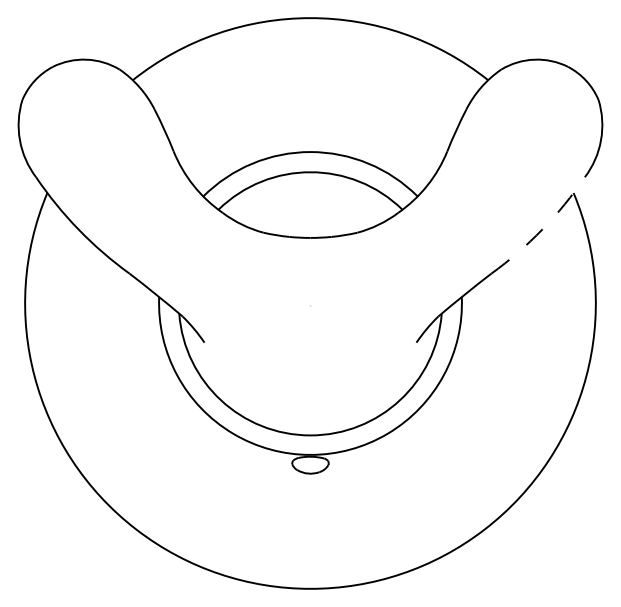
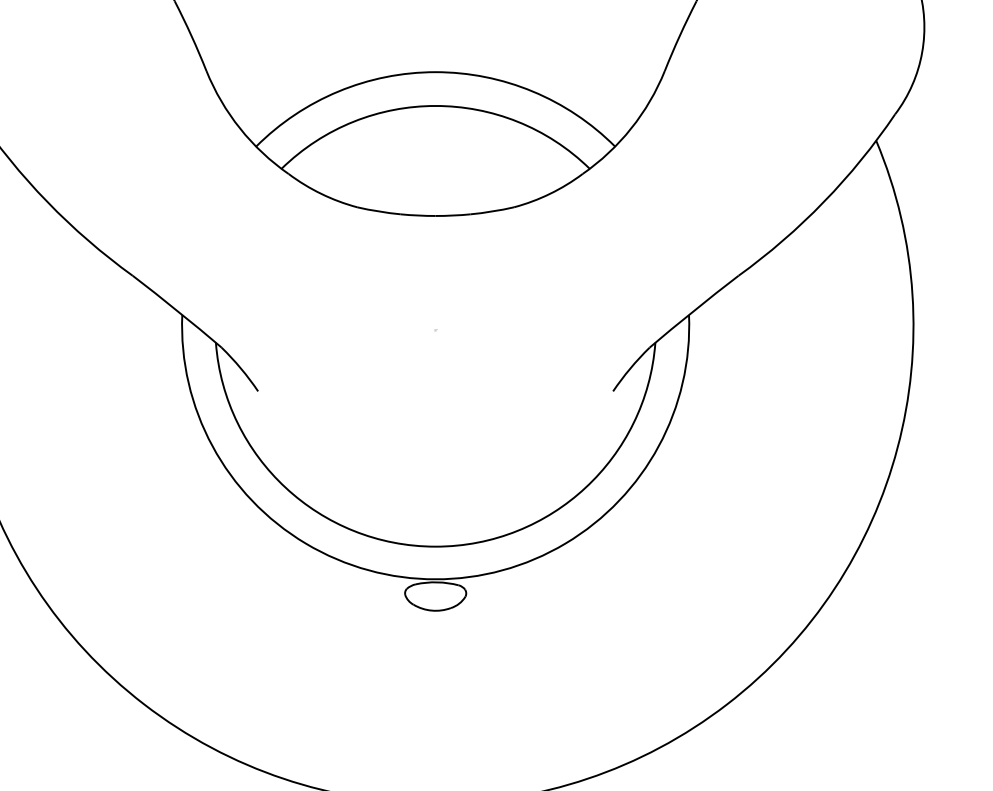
arc: (542, 229) -> (824, 201), dashed -> solid

